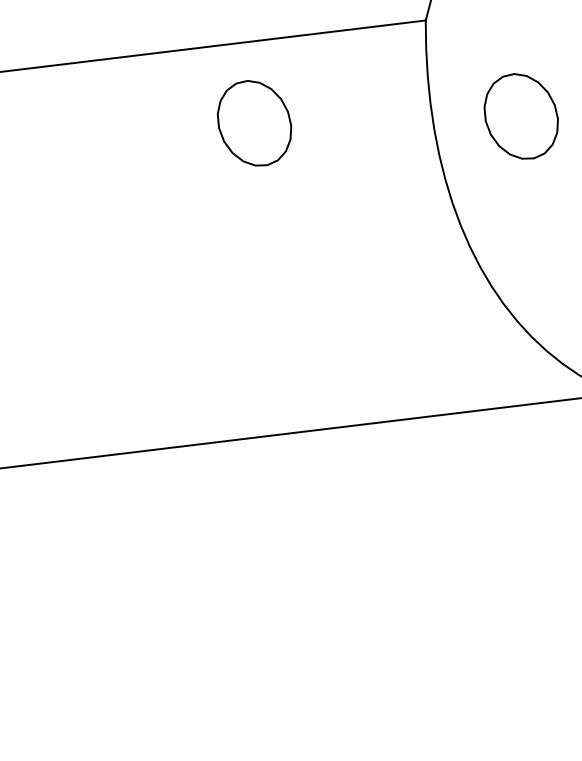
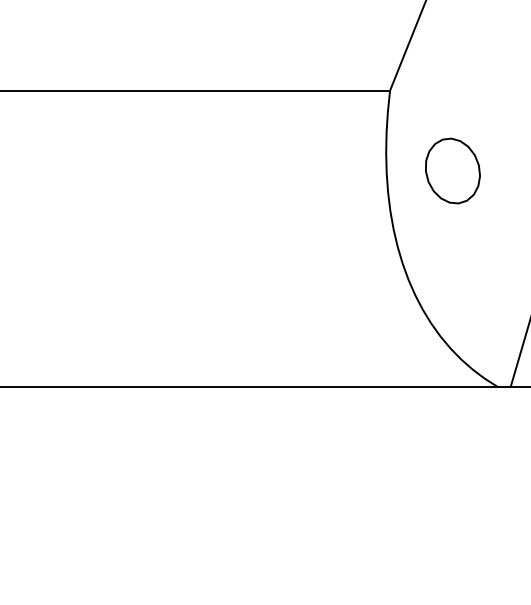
part: (254, 122) -> (252, 151), removed

